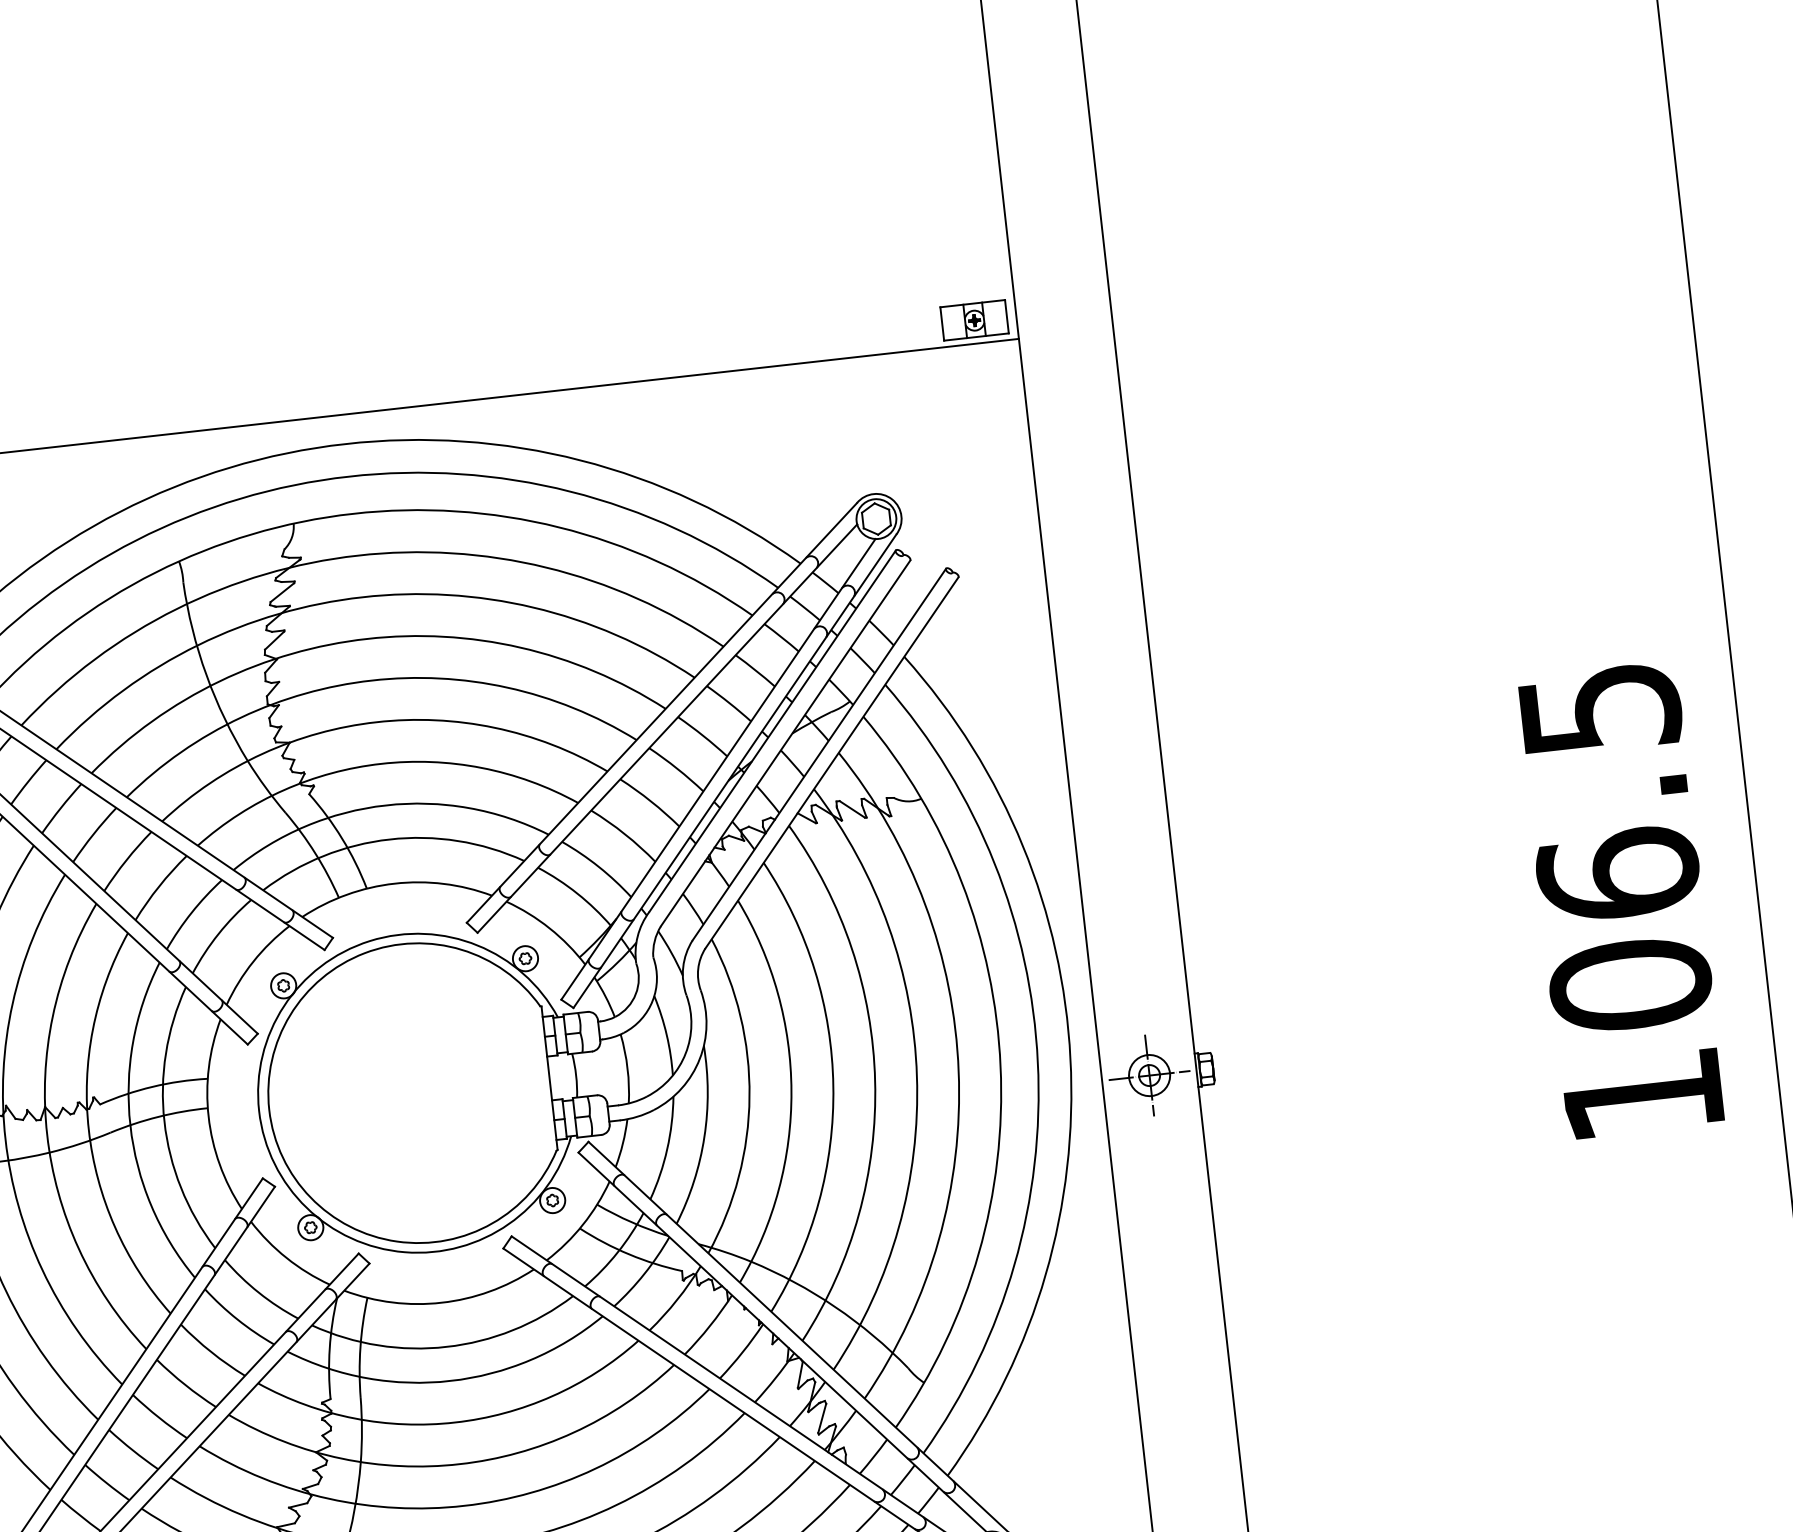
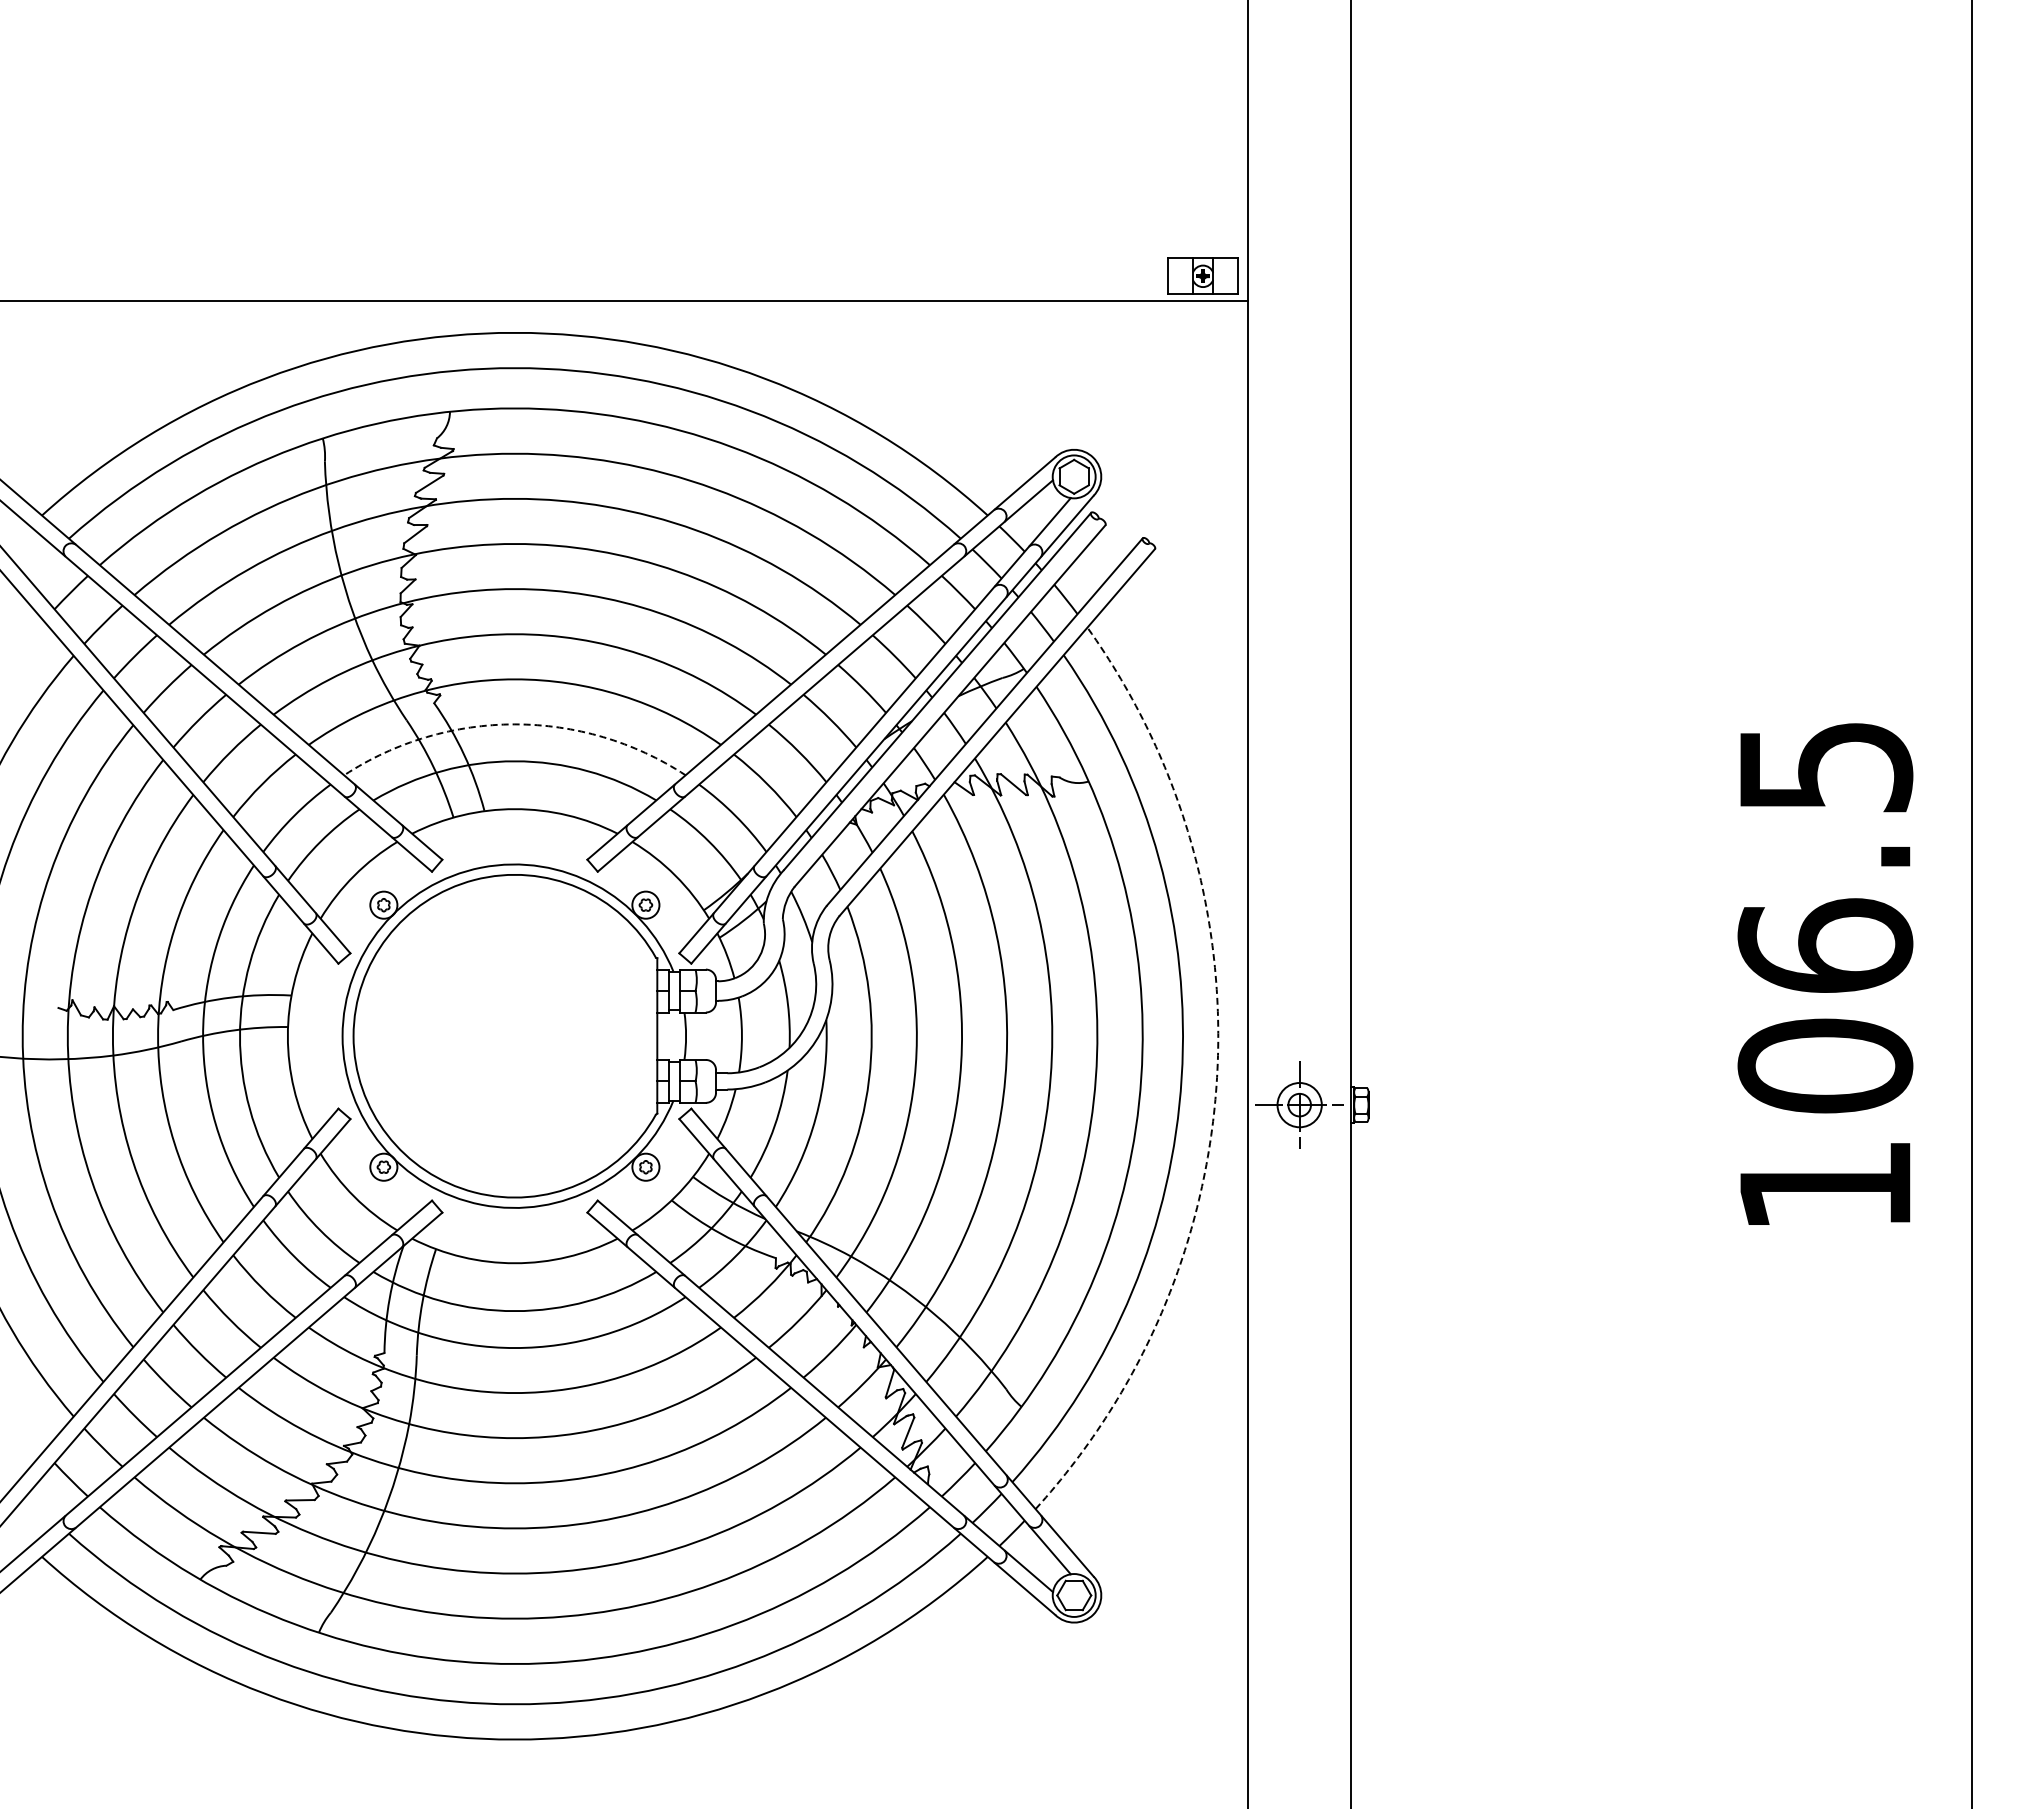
arc: (385, 805) -> (514, 724), solid -> dashed
arc: (1070, 1058) -> (1217, 1077), solid -> dashed

